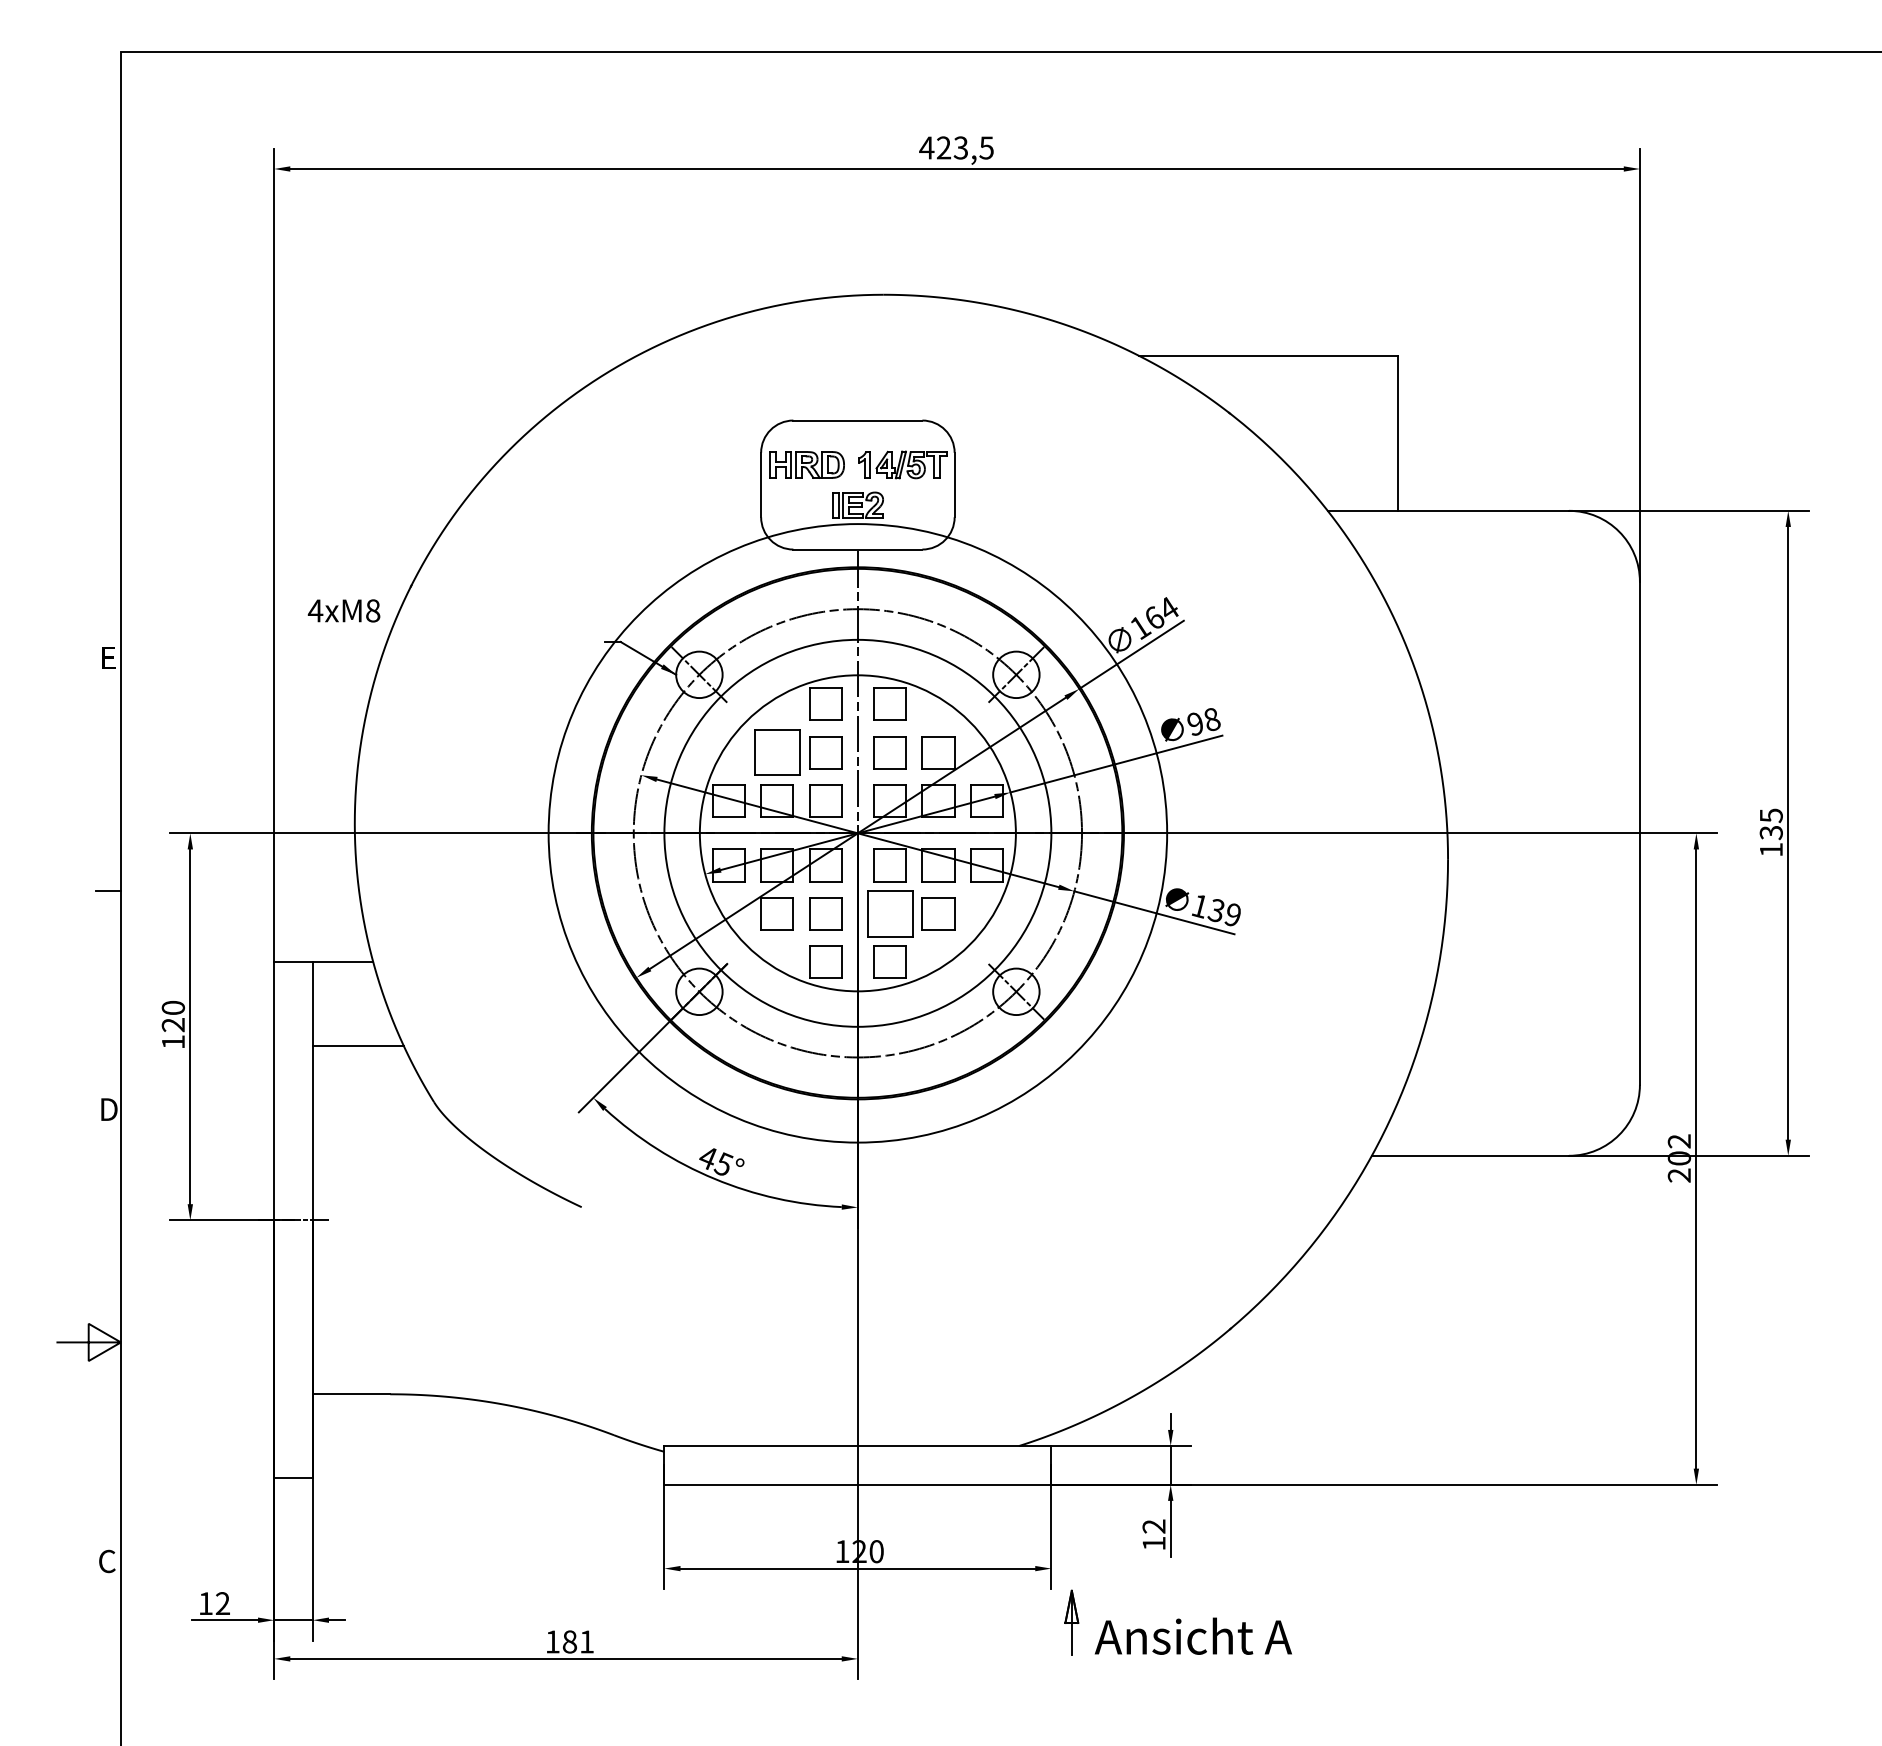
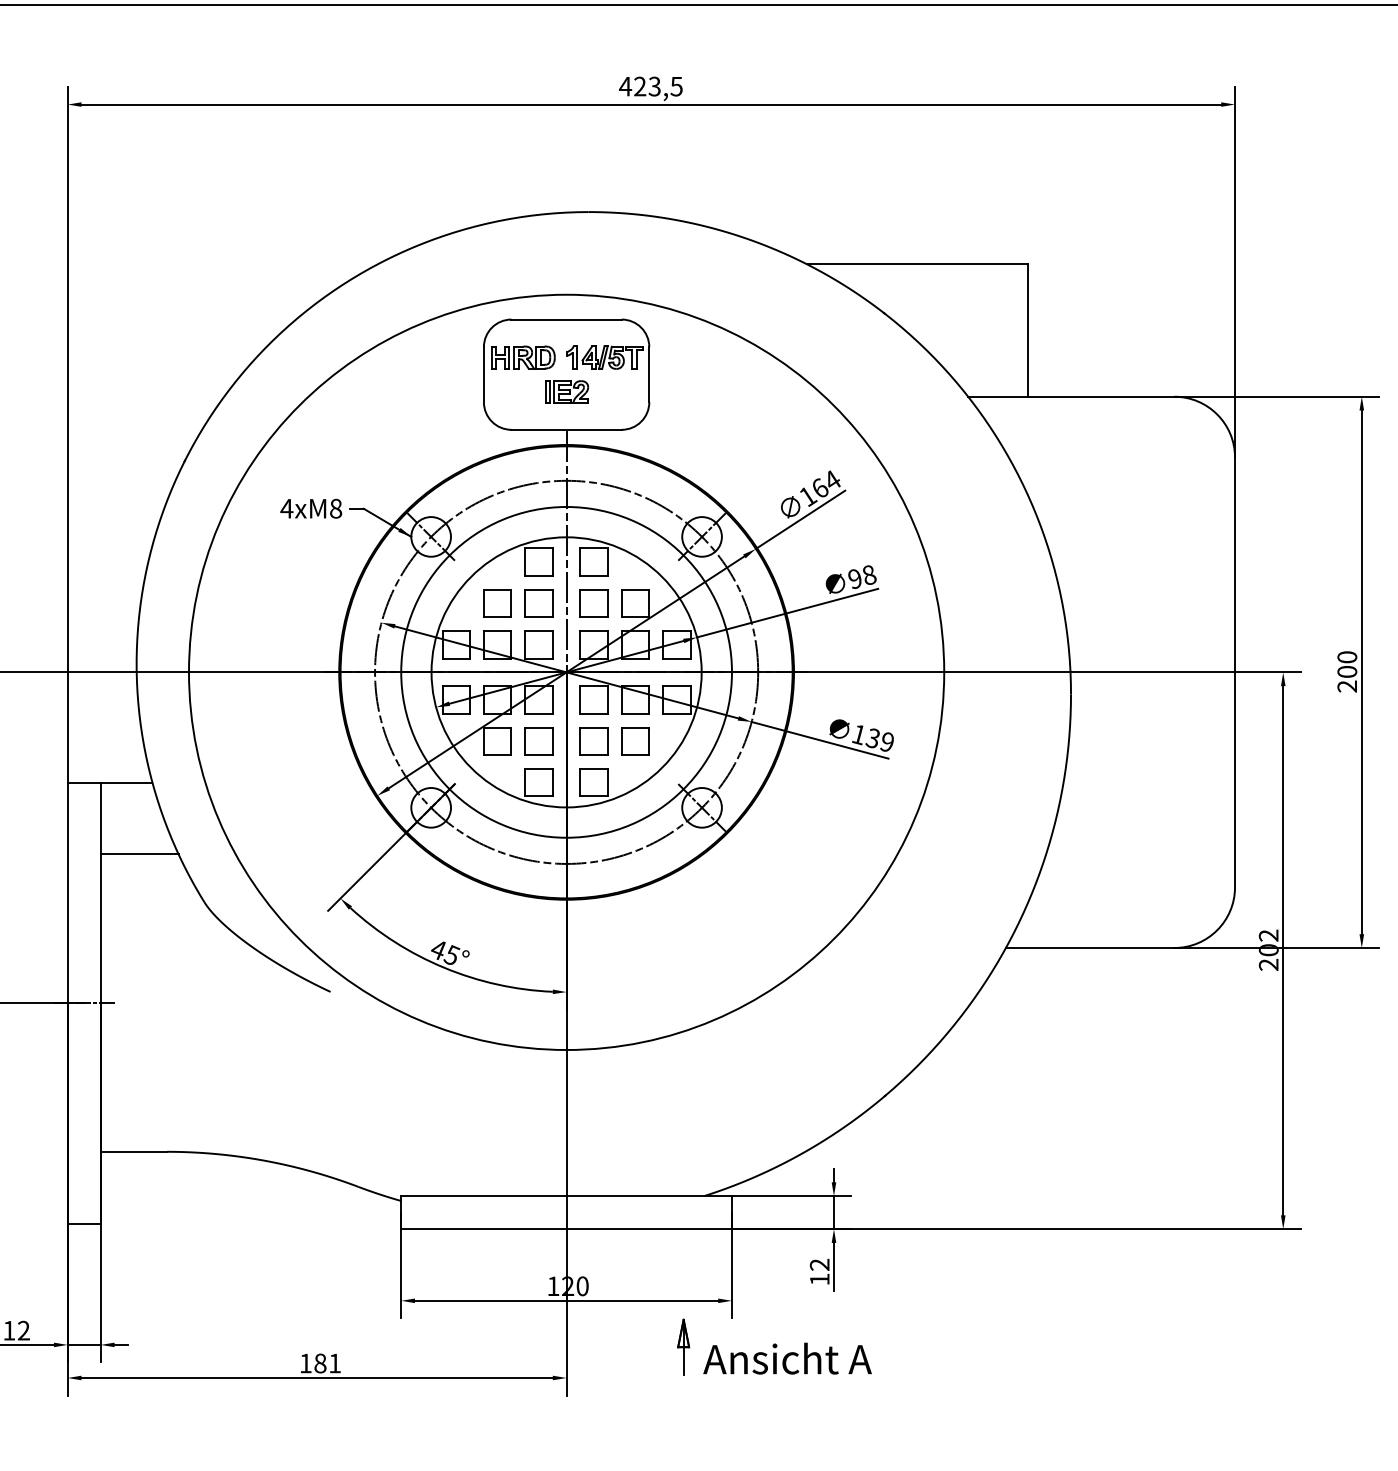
text: (343, 610) -> (310, 508), moved
part: (776, 752) -> (497, 603), size x0.71
text: (1770, 832) -> (1346, 671), 135 -> 200
circle: (857, 833) -> (566, 672), size x1.43
part: (889, 913) -> (593, 740), size x0.71
part: (1177, 1622) -> (773, 1346), moved

